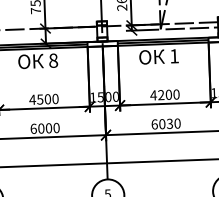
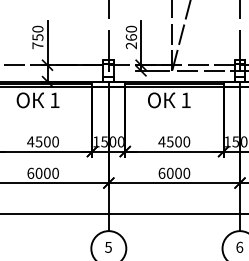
text: (53, 60) -> (54, 100), 8 -> 1
text: (161, 94) -> (170, 141), 4200 -> 4500
text: (169, 123) -> (178, 173), 6030 -> 6000

